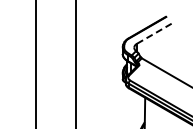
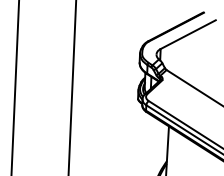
line: (155, 32) -> (187, 34), dashed -> solid

